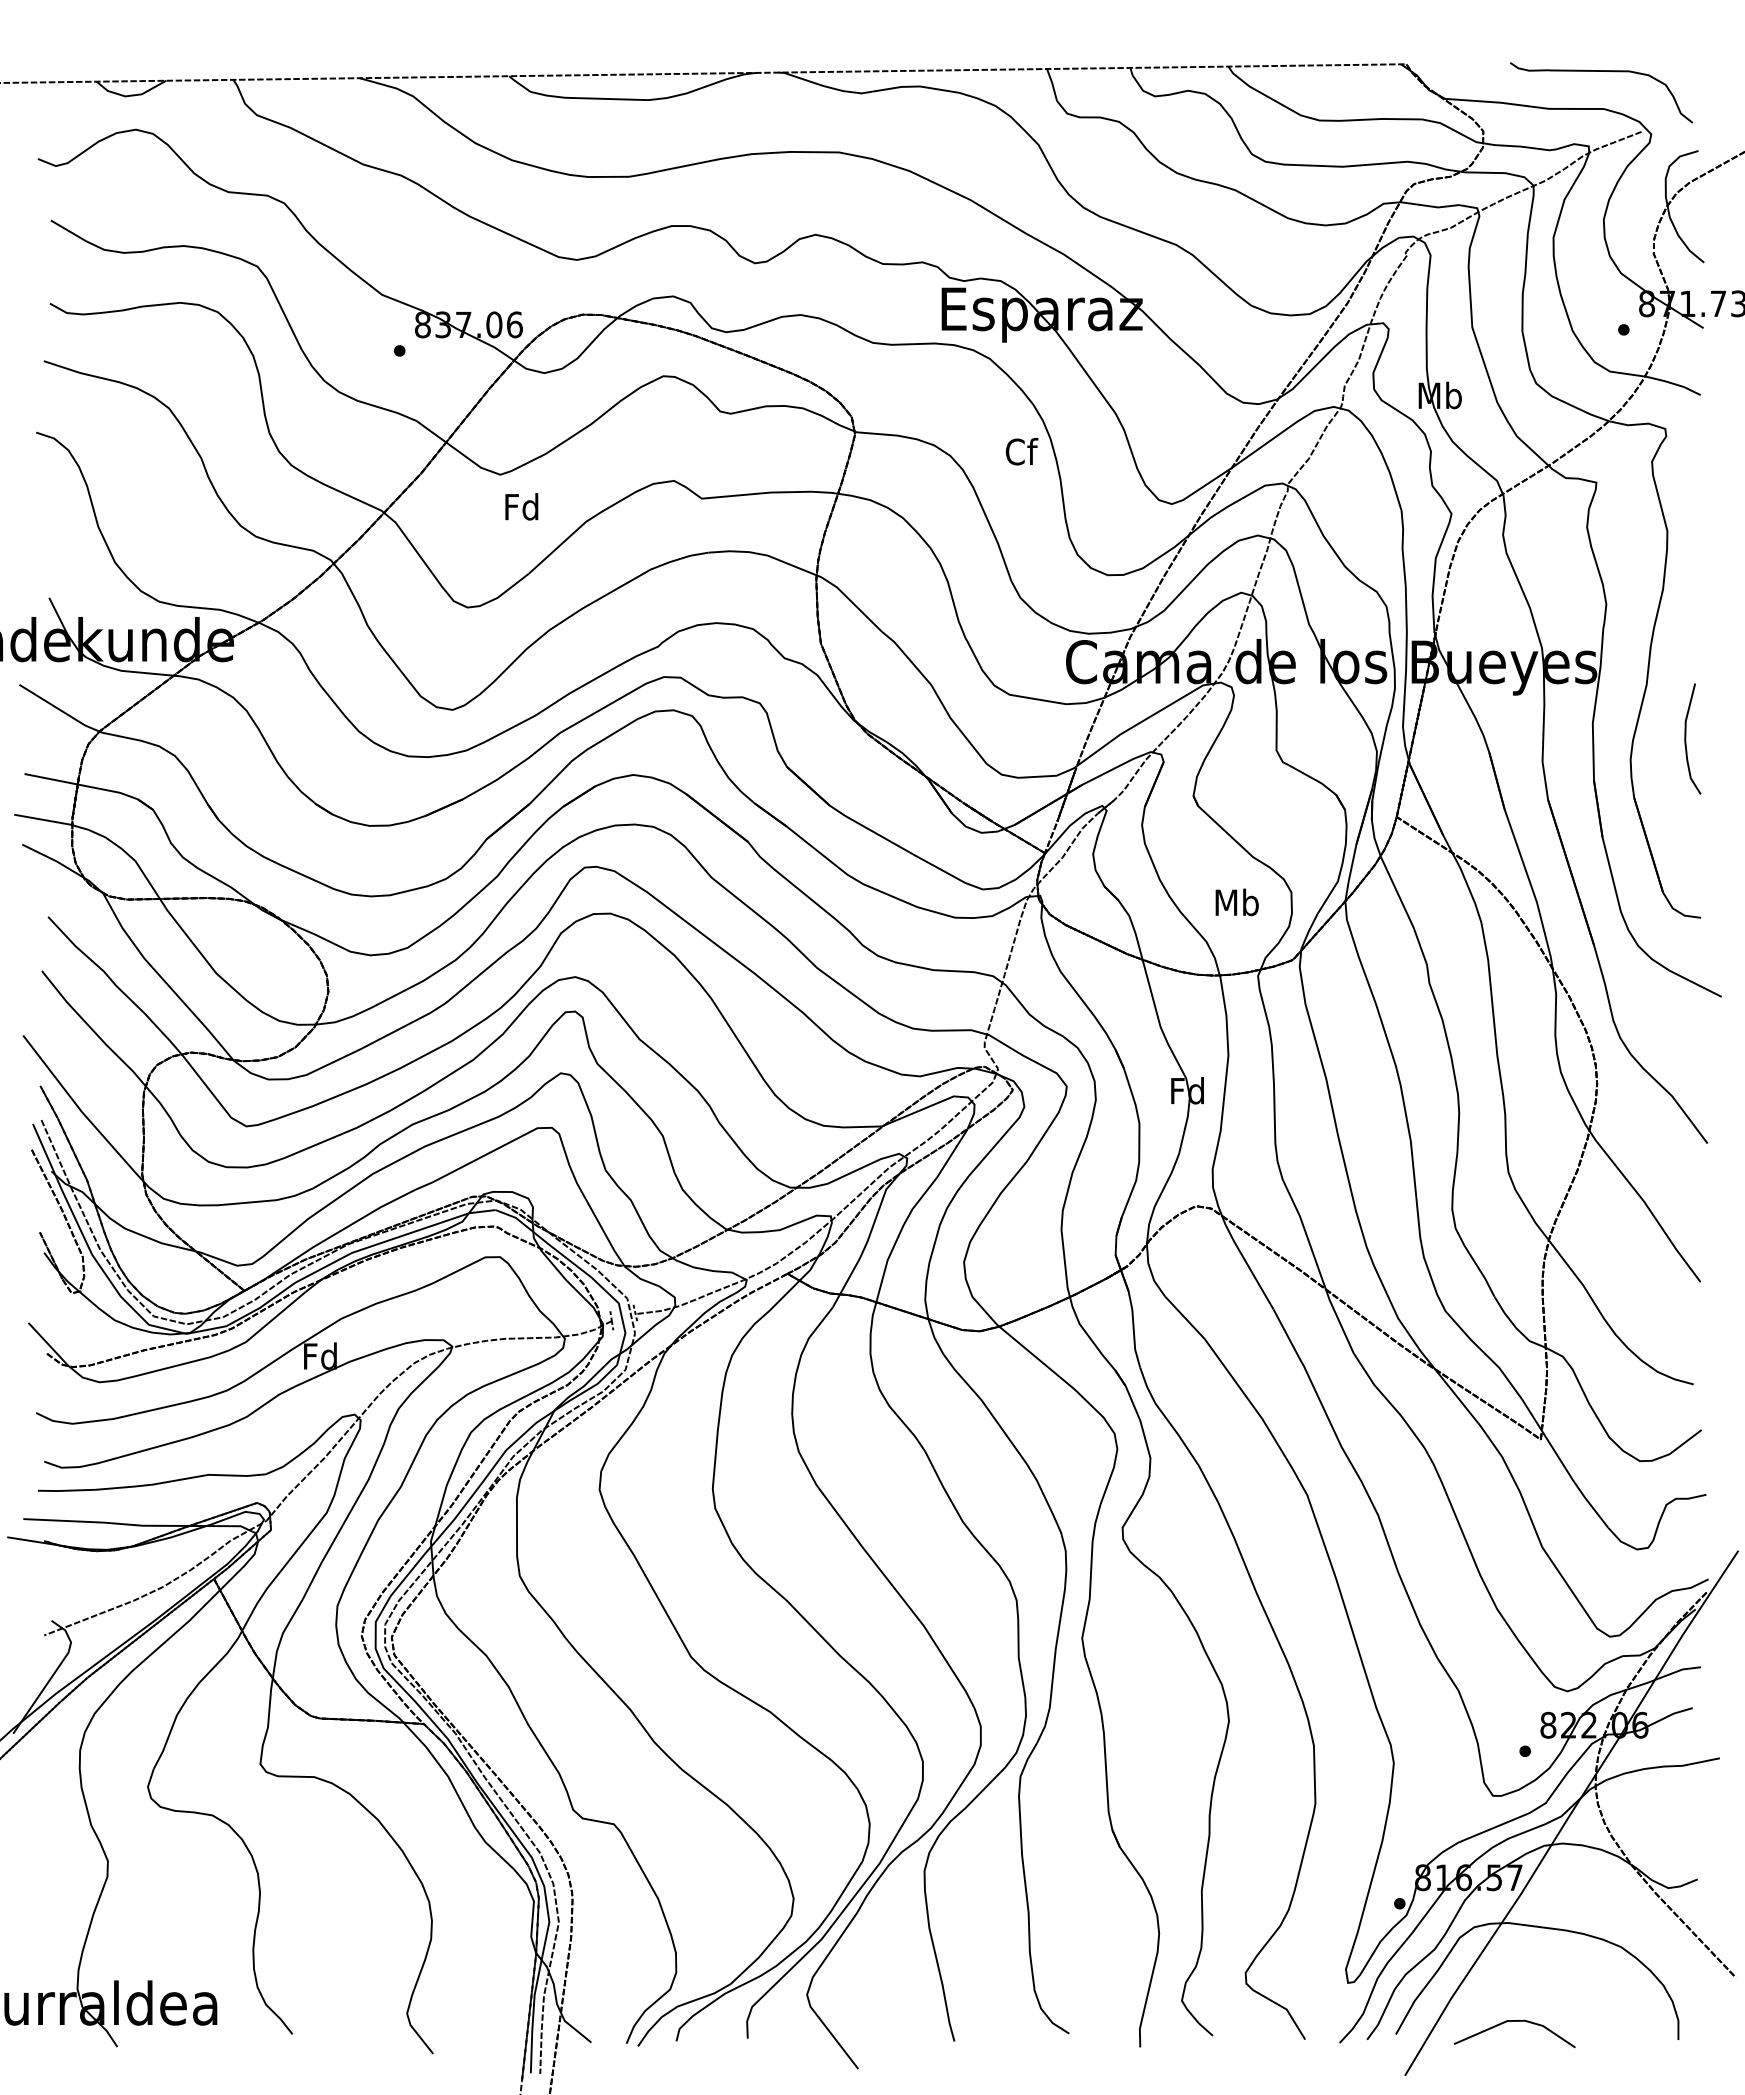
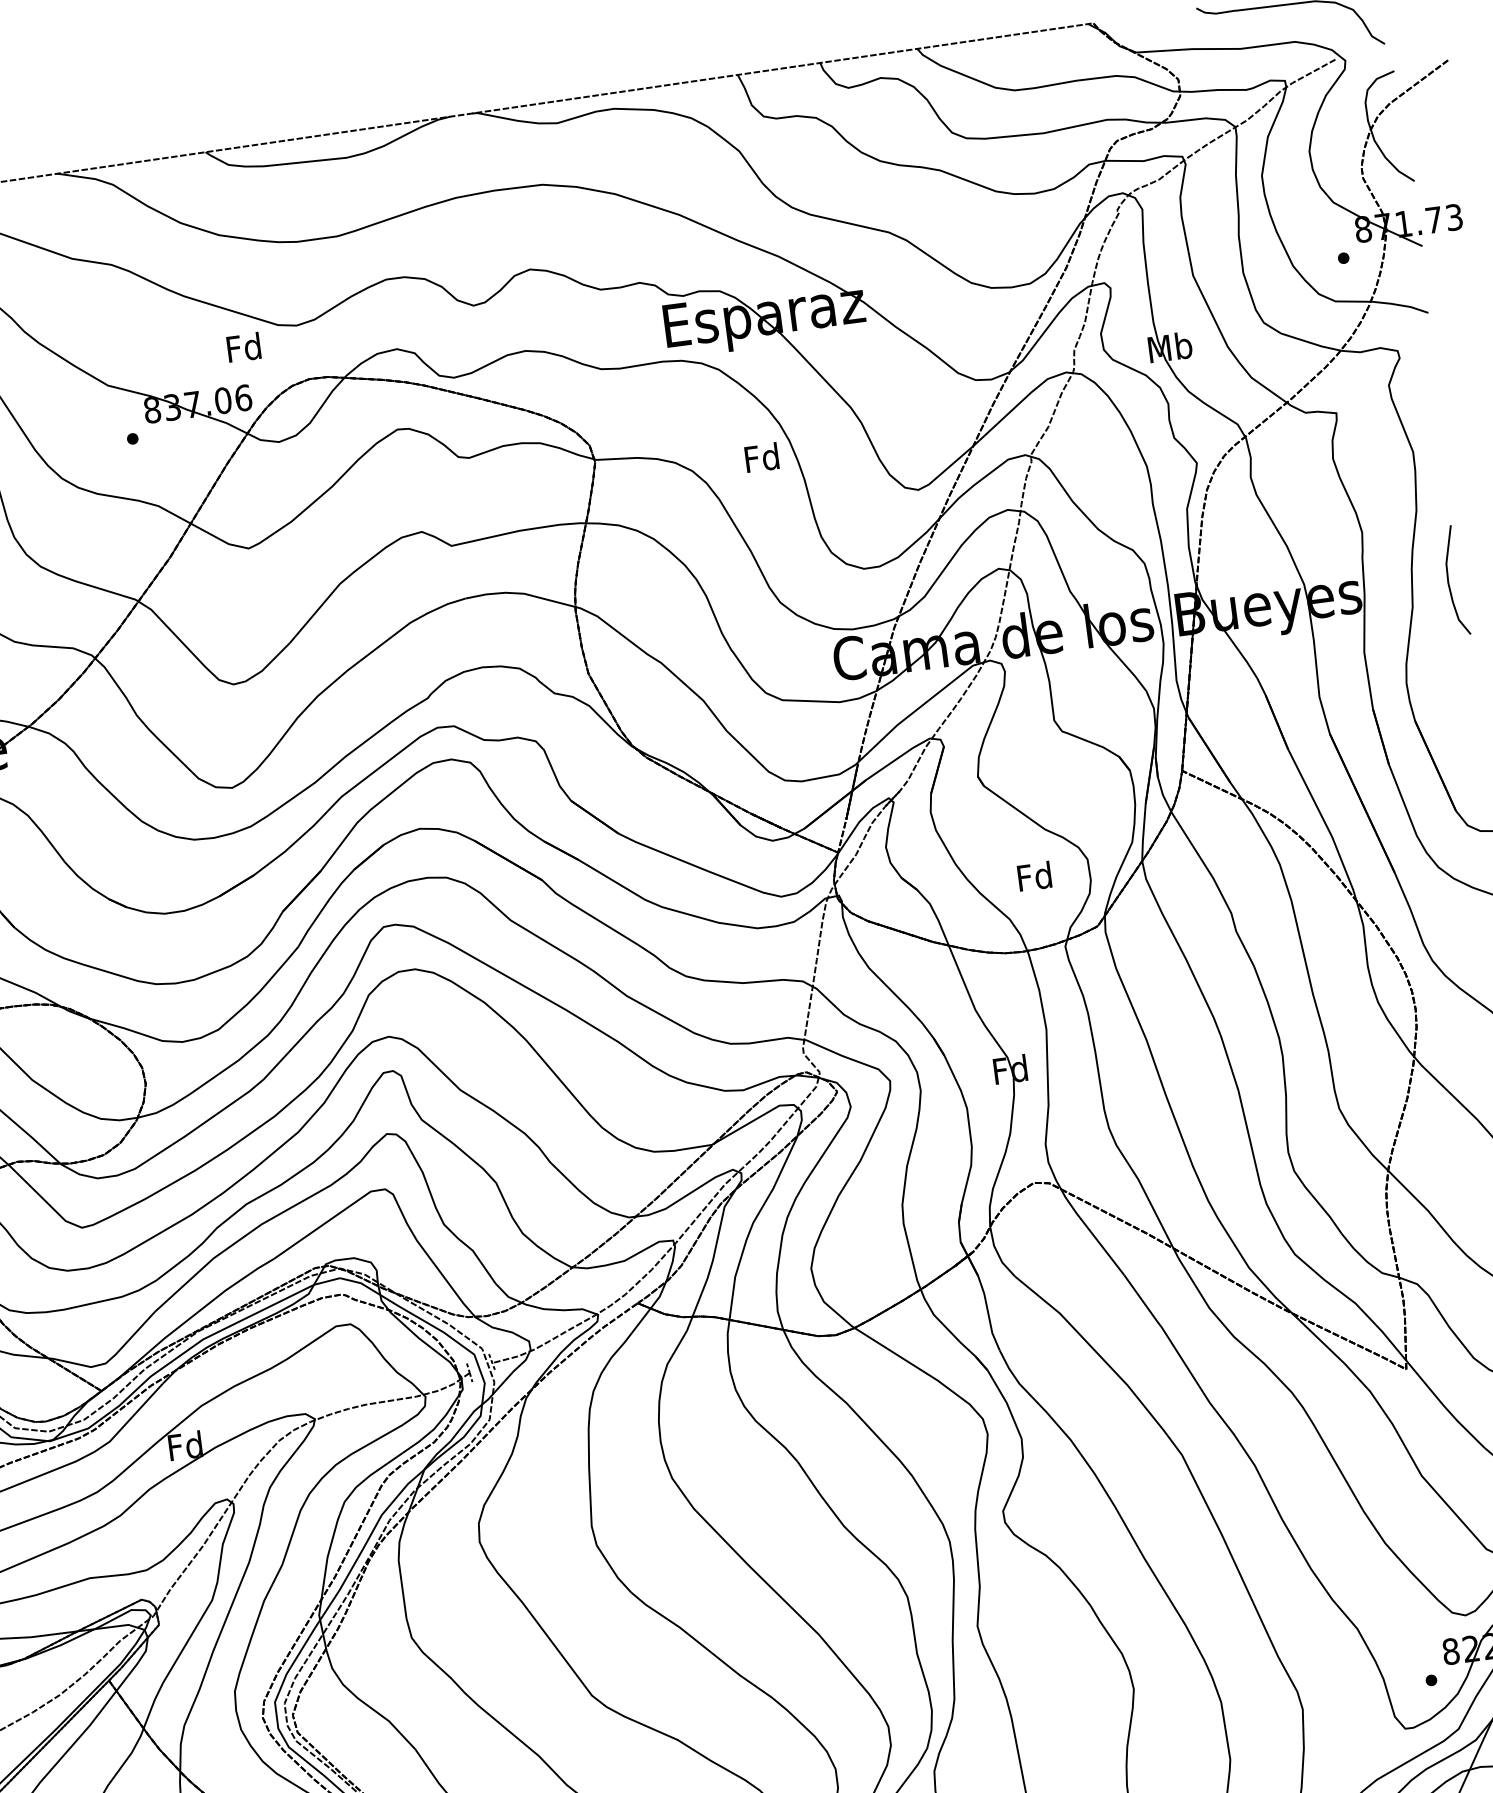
text: (1021, 451) -> (762, 457), Cf -> Fd
text: (521, 506) -> (243, 347), moved
curve: (1686, 738) -> (1449, 580), moved
text: (1236, 902) -> (1034, 876), Mb -> Fd

